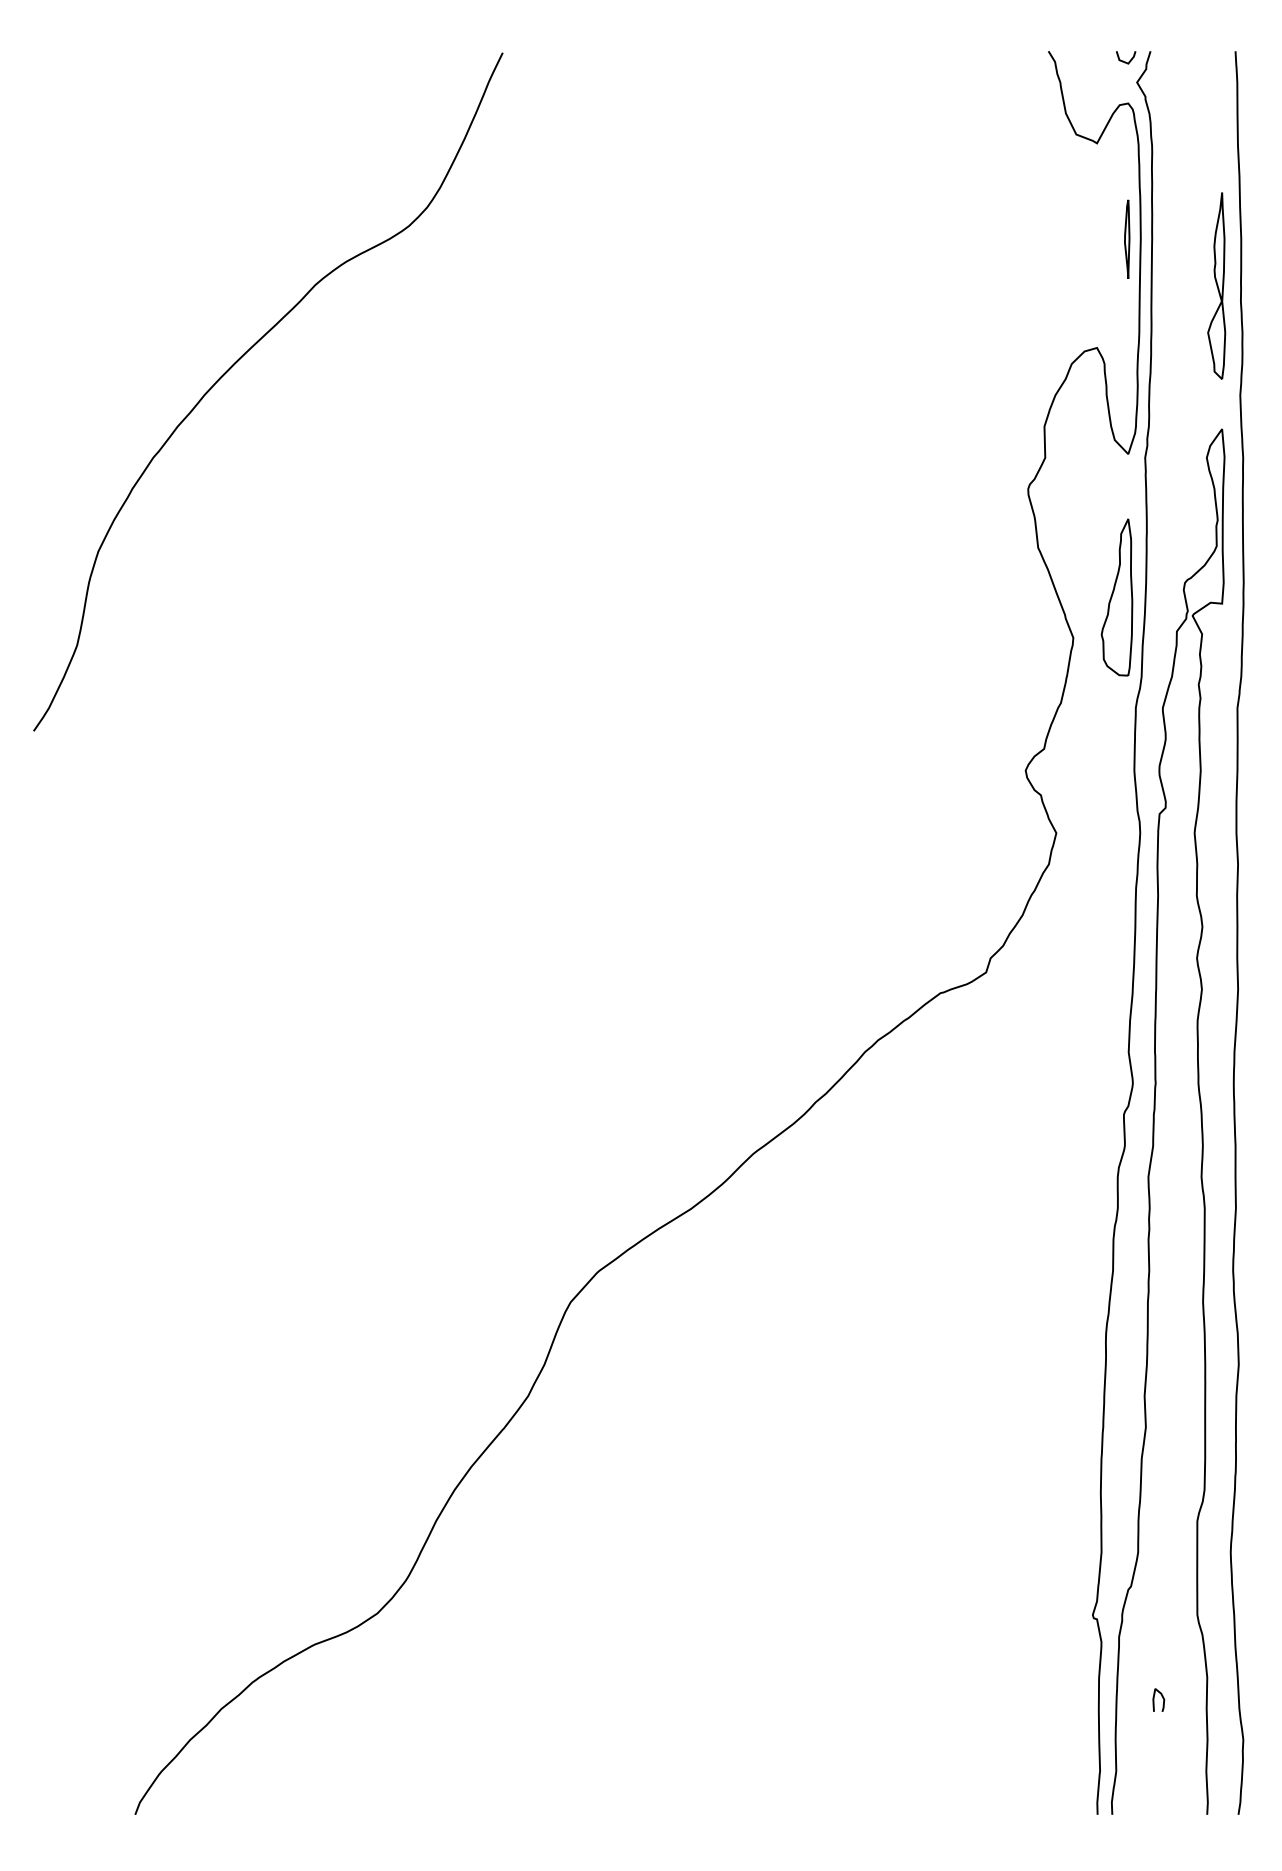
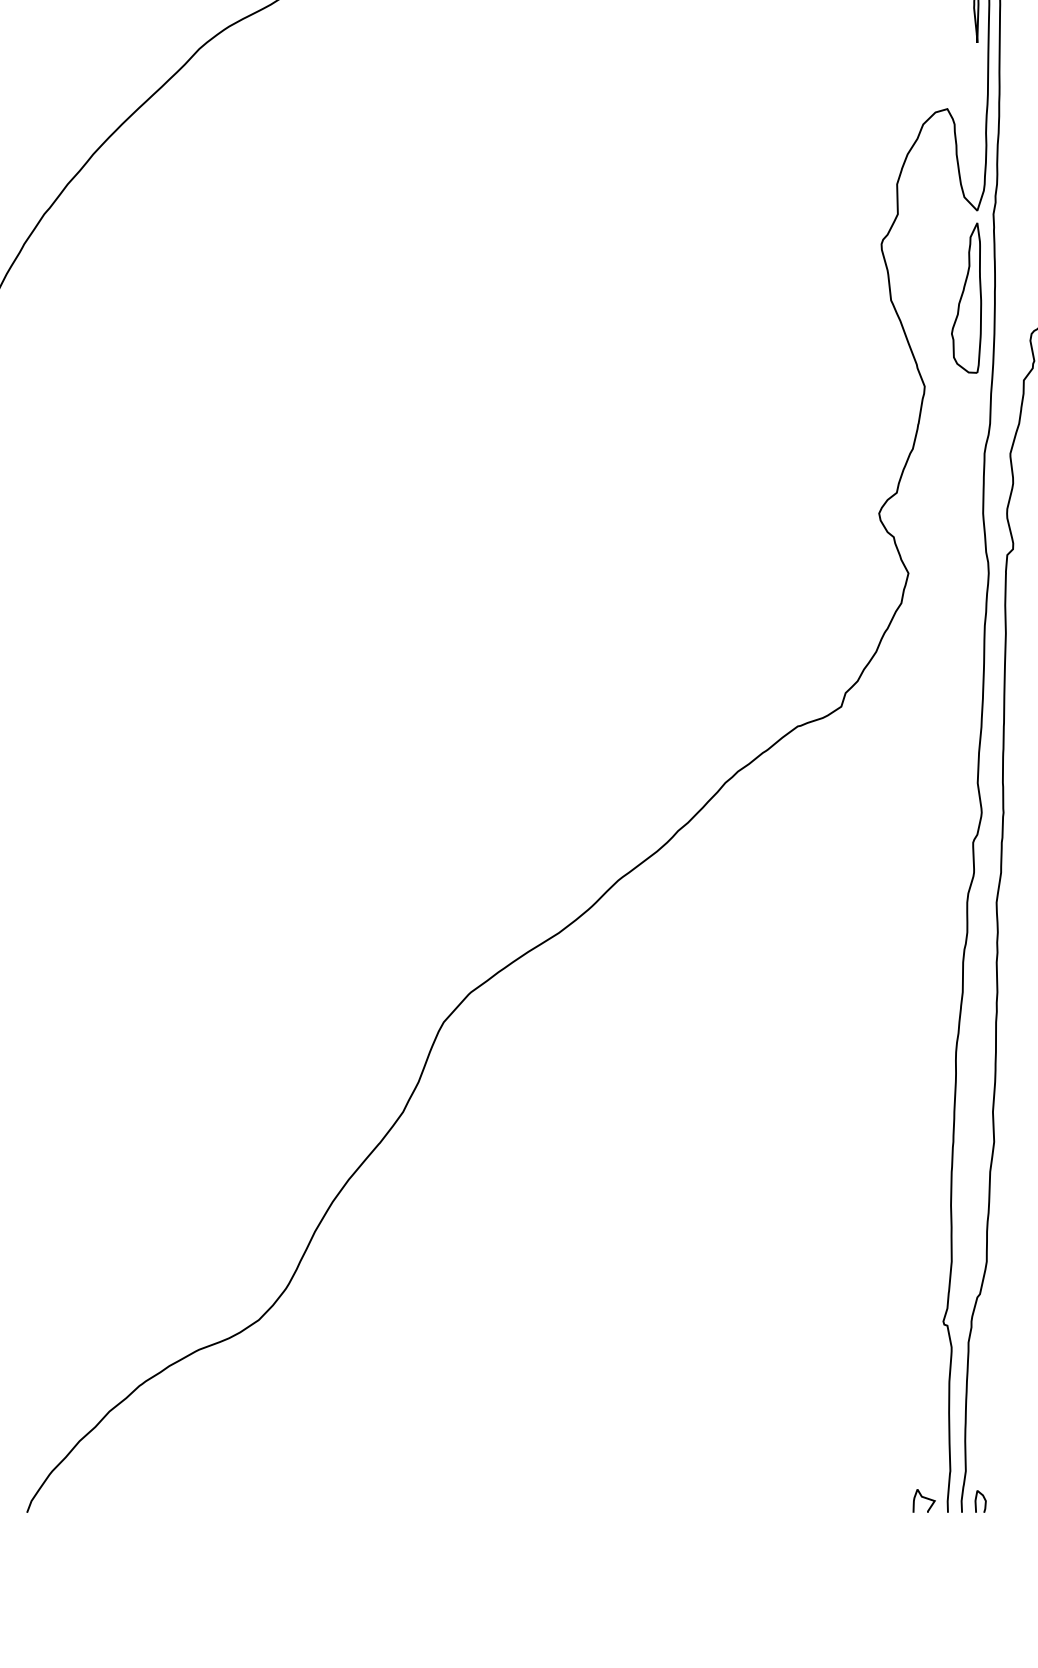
part: (1116, 597) -> (966, 298), moved
curve: (1154, 1699) -> (976, 1500), moved
curve: (1073, 1800) -> (924, 1499), added

